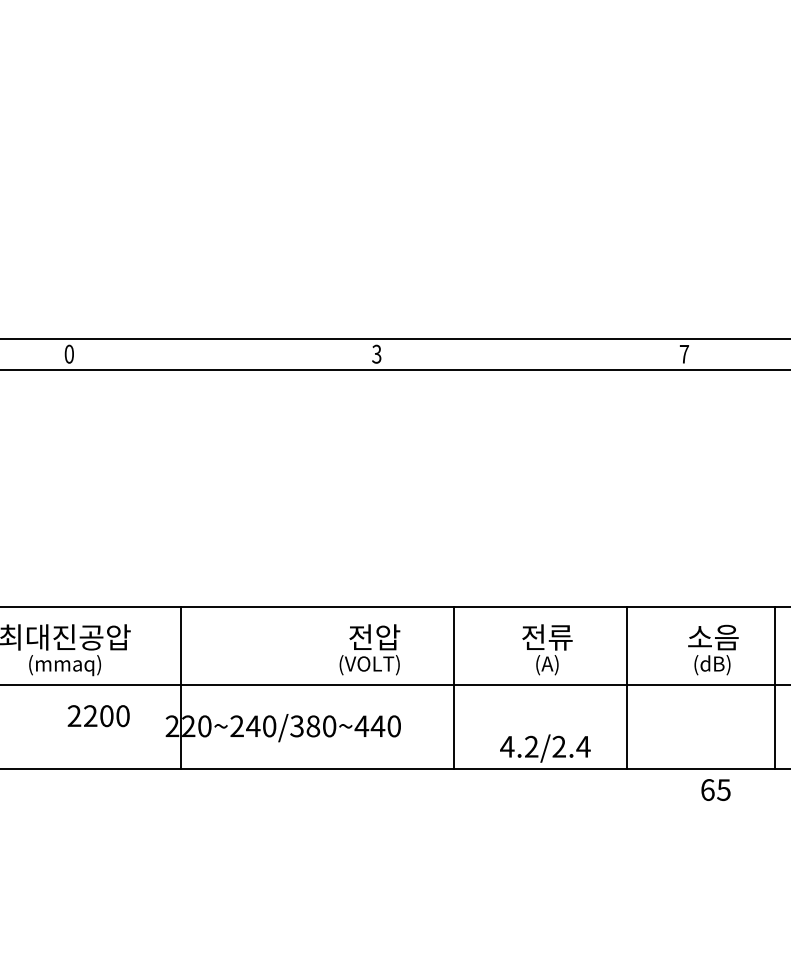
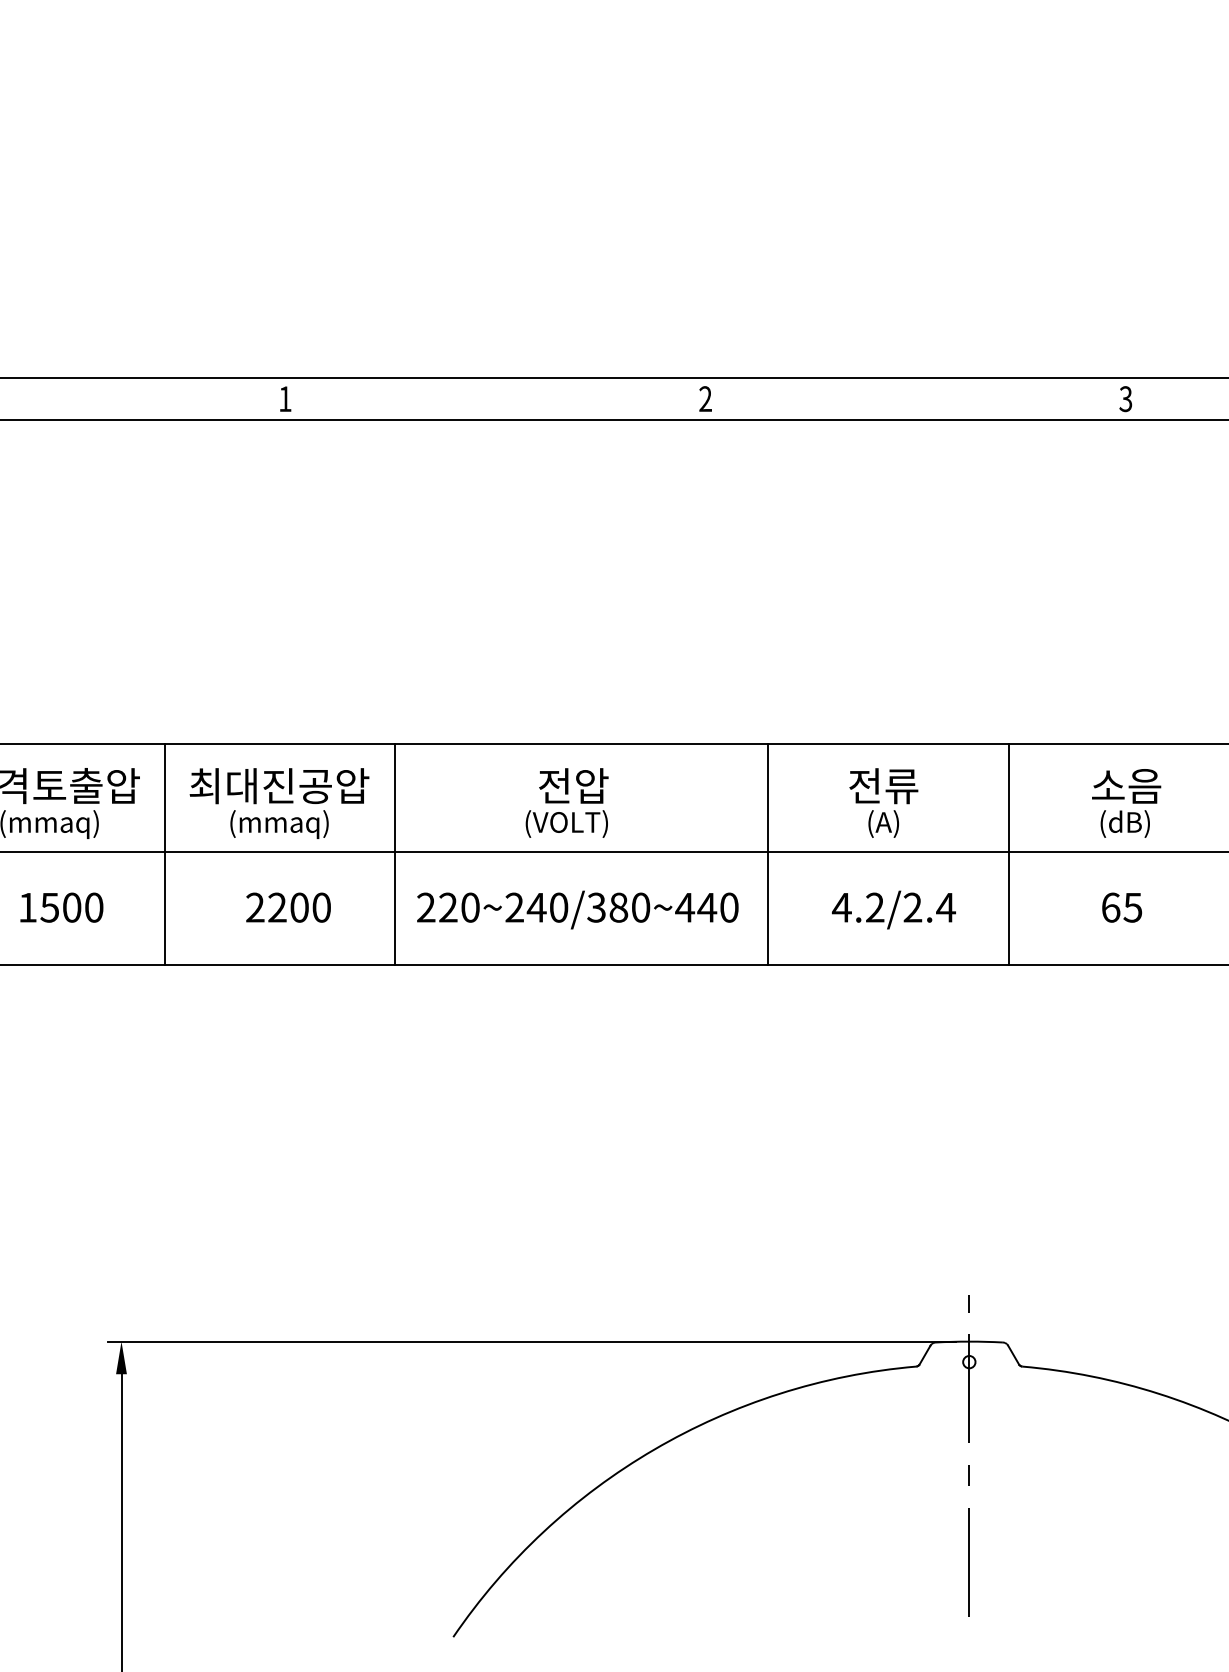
text: (69, 354) -> (285, 399), 0 -> 1
text: (376, 354) -> (705, 399), 3 -> 2
text: (684, 354) -> (1125, 399), 7 -> 3
text: (369, 649) -> (566, 802), moved
text: (547, 649) -> (883, 802), moved
text: (713, 650) -> (1126, 803), moved
line: (181, 687) -> (395, 854), moved
line: (454, 687) -> (768, 854), moved
line: (626, 687) -> (1008, 854), moved
text: (98, 715) -> (288, 907), moved
text: (545, 748) -> (893, 909), moved
text: (716, 789) -> (1122, 907), moved

